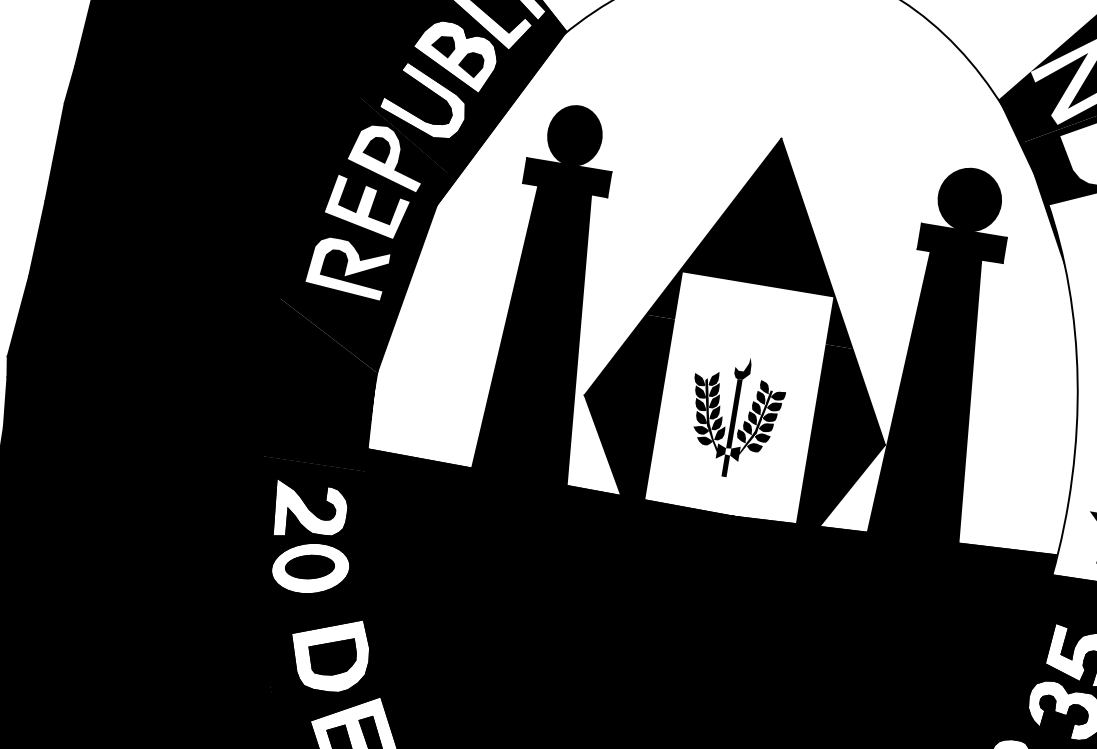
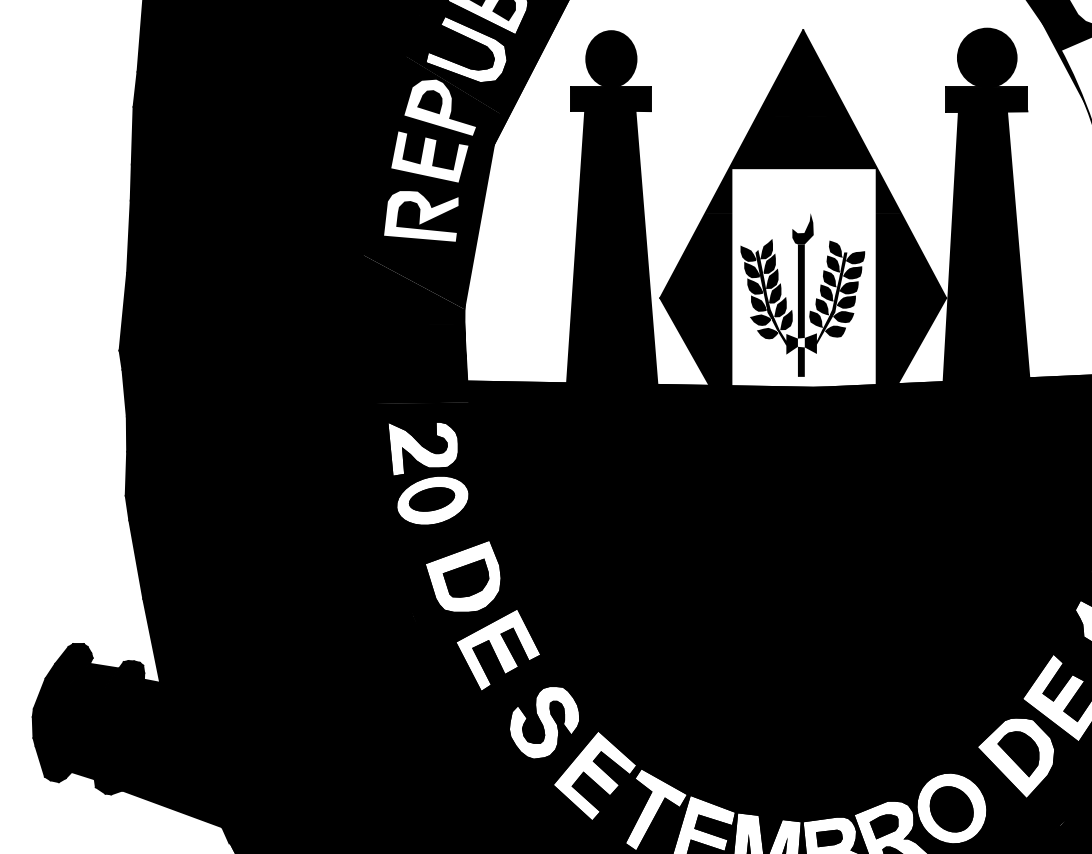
part: (734, 416) -> (802, 294), size x1.43

